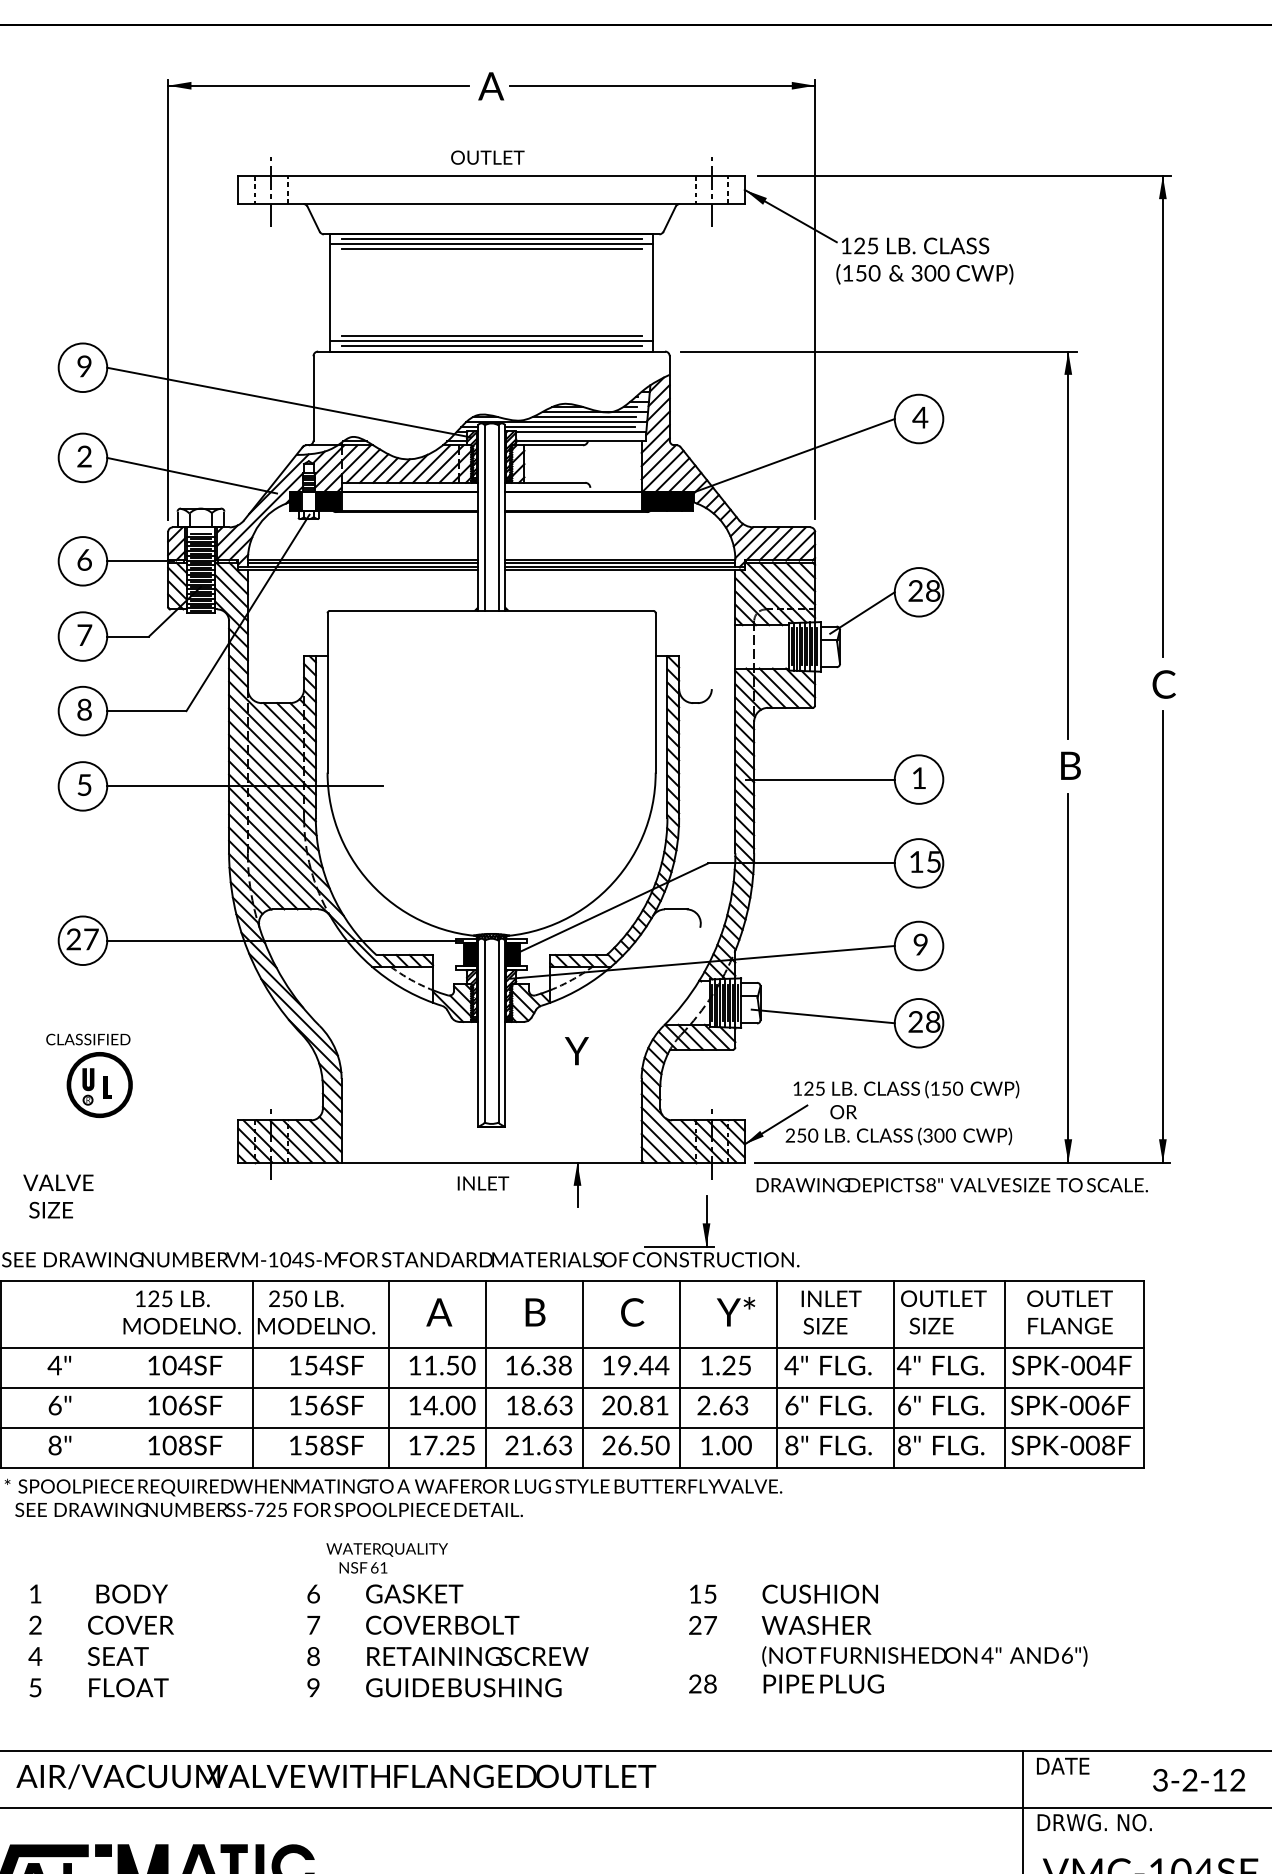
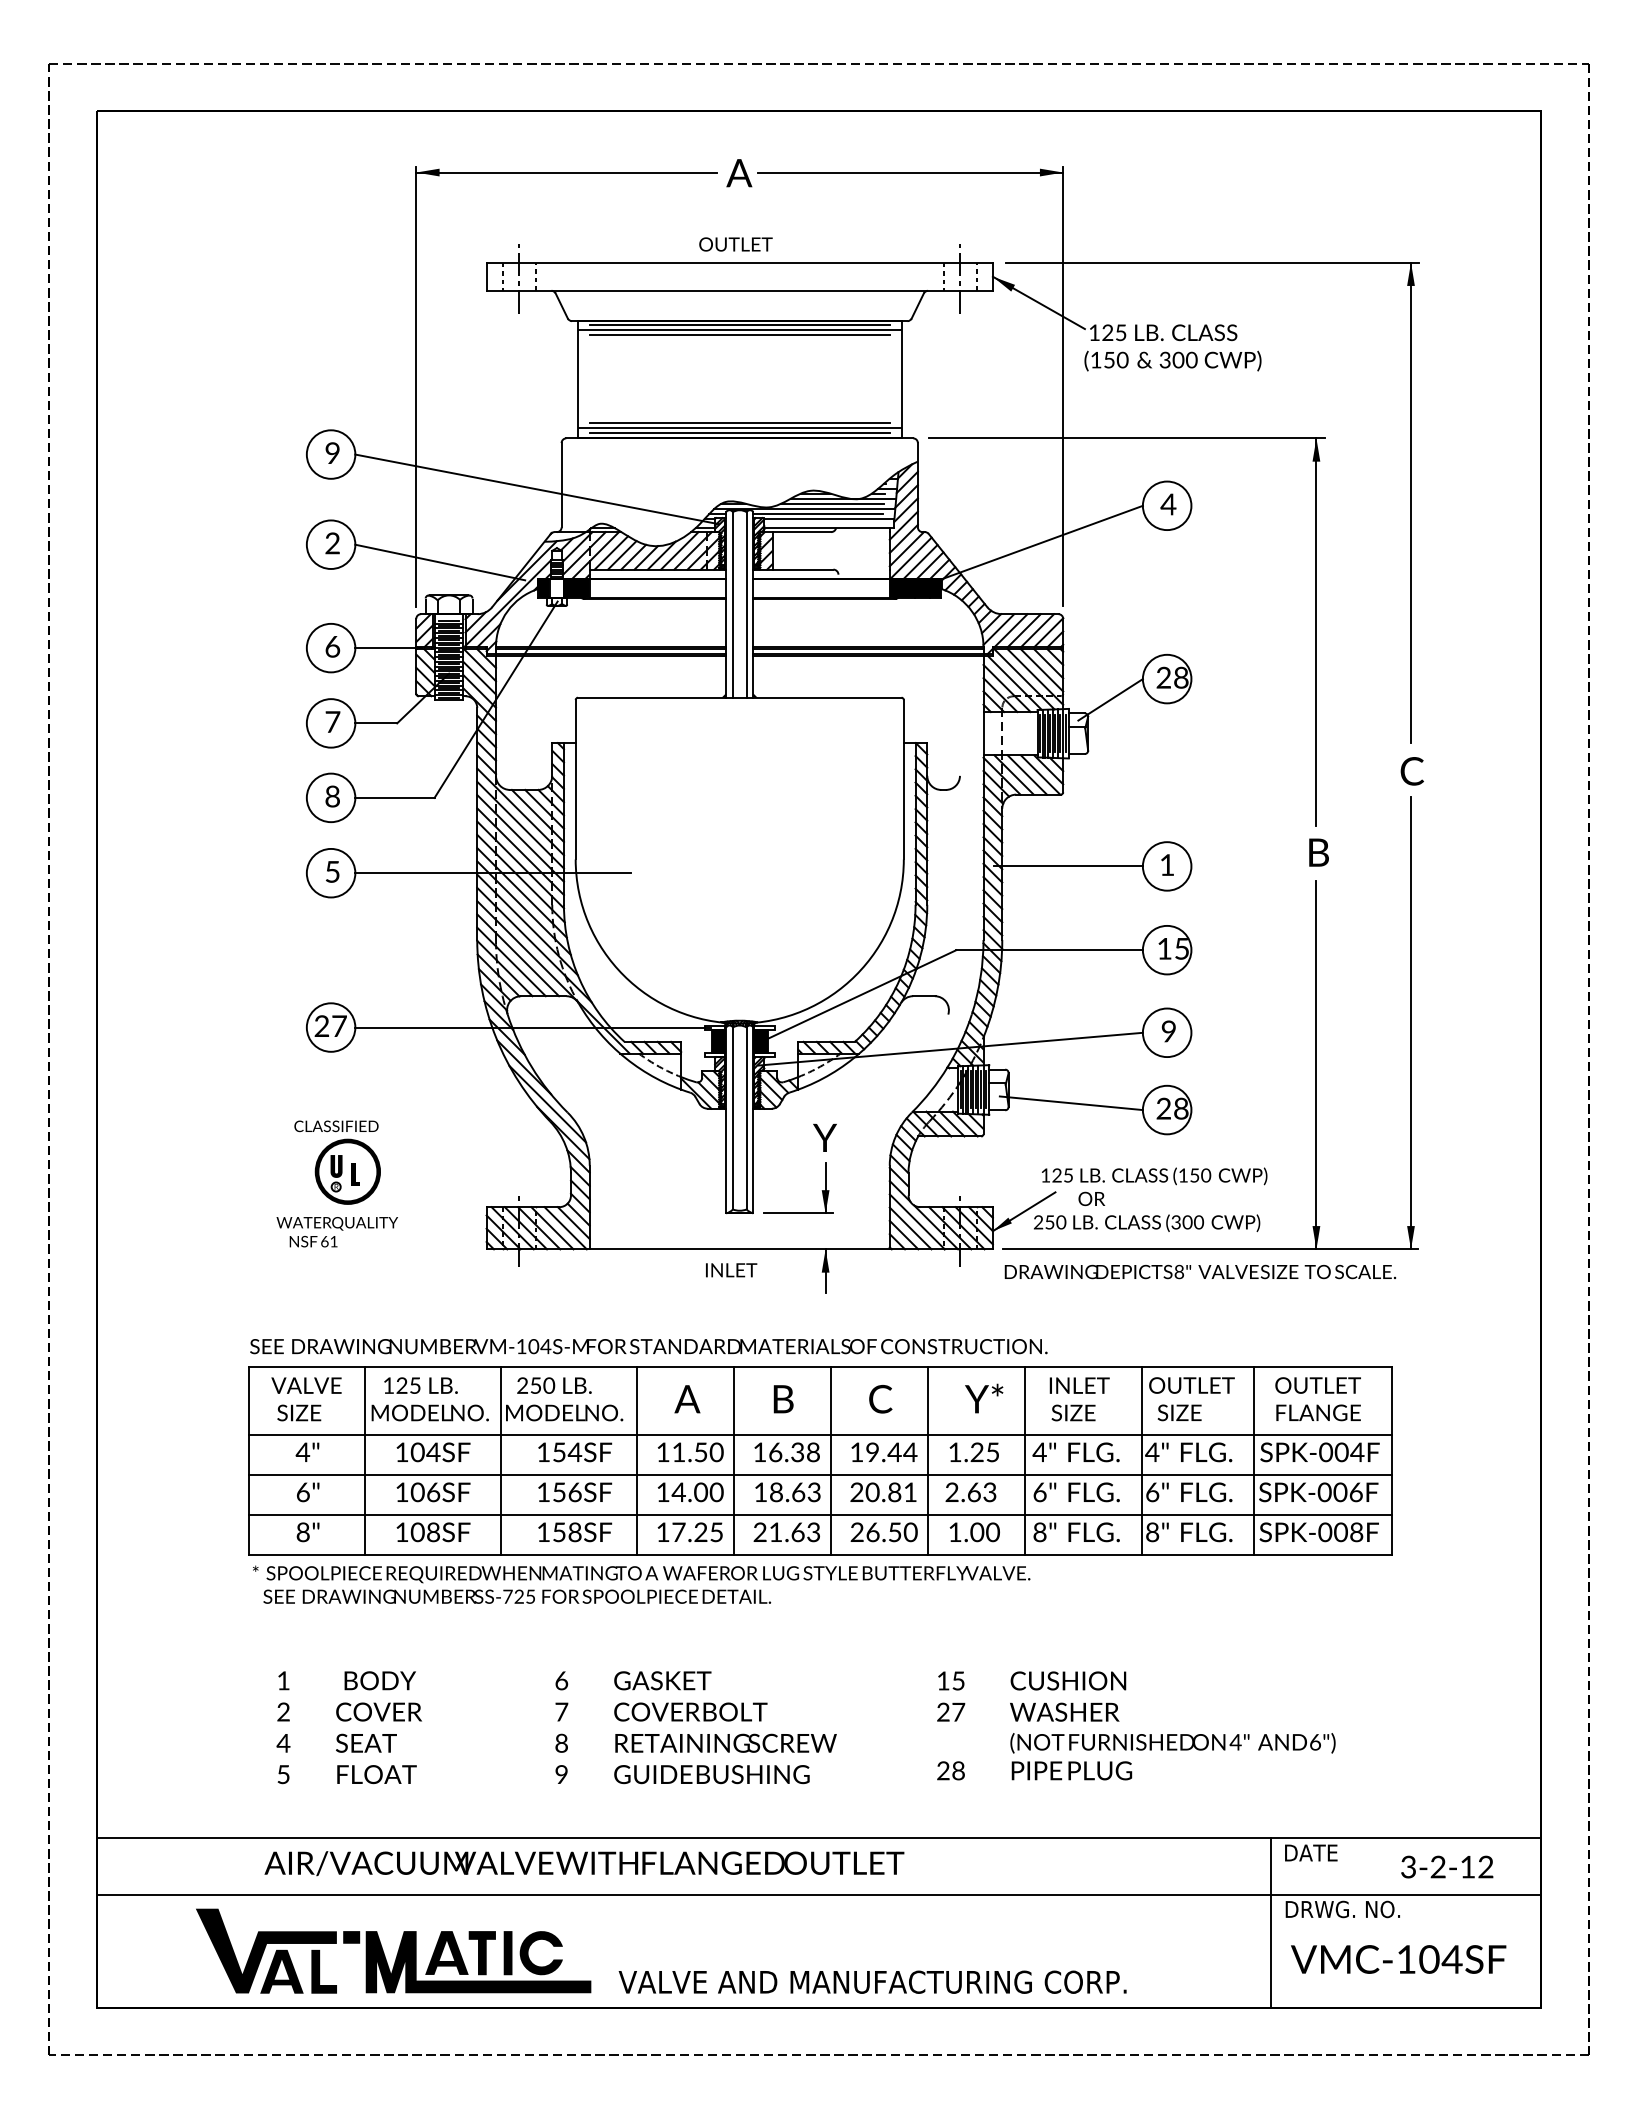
text: (58, 1196) -> (306, 1399), moved
part: (702, 1223) -> (821, 1190), moved
line: (117, 1374) -> (365, 1461), added
text: (386, 1558) -> (336, 1232), moved

